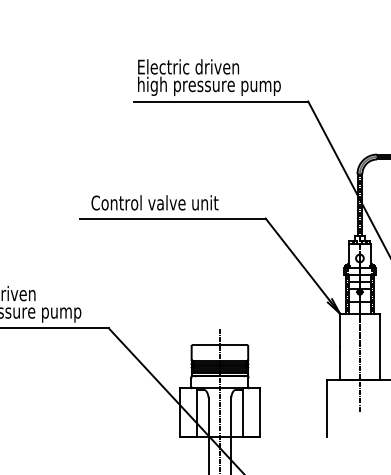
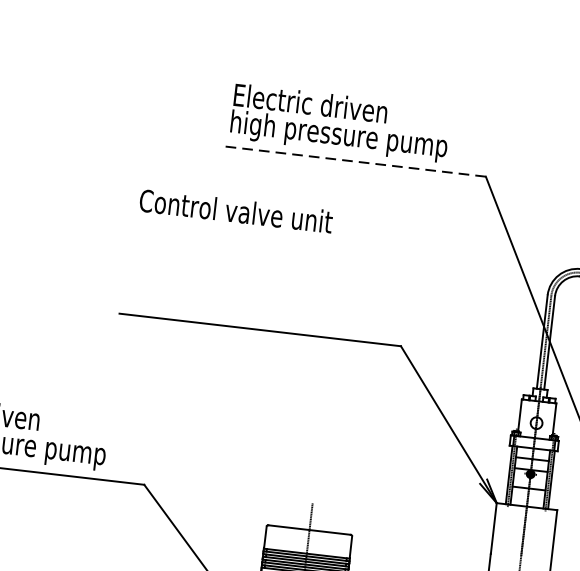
line: (220, 101) -> (353, 161), solid -> dashed
text: (154, 202) -> (235, 210), moved

